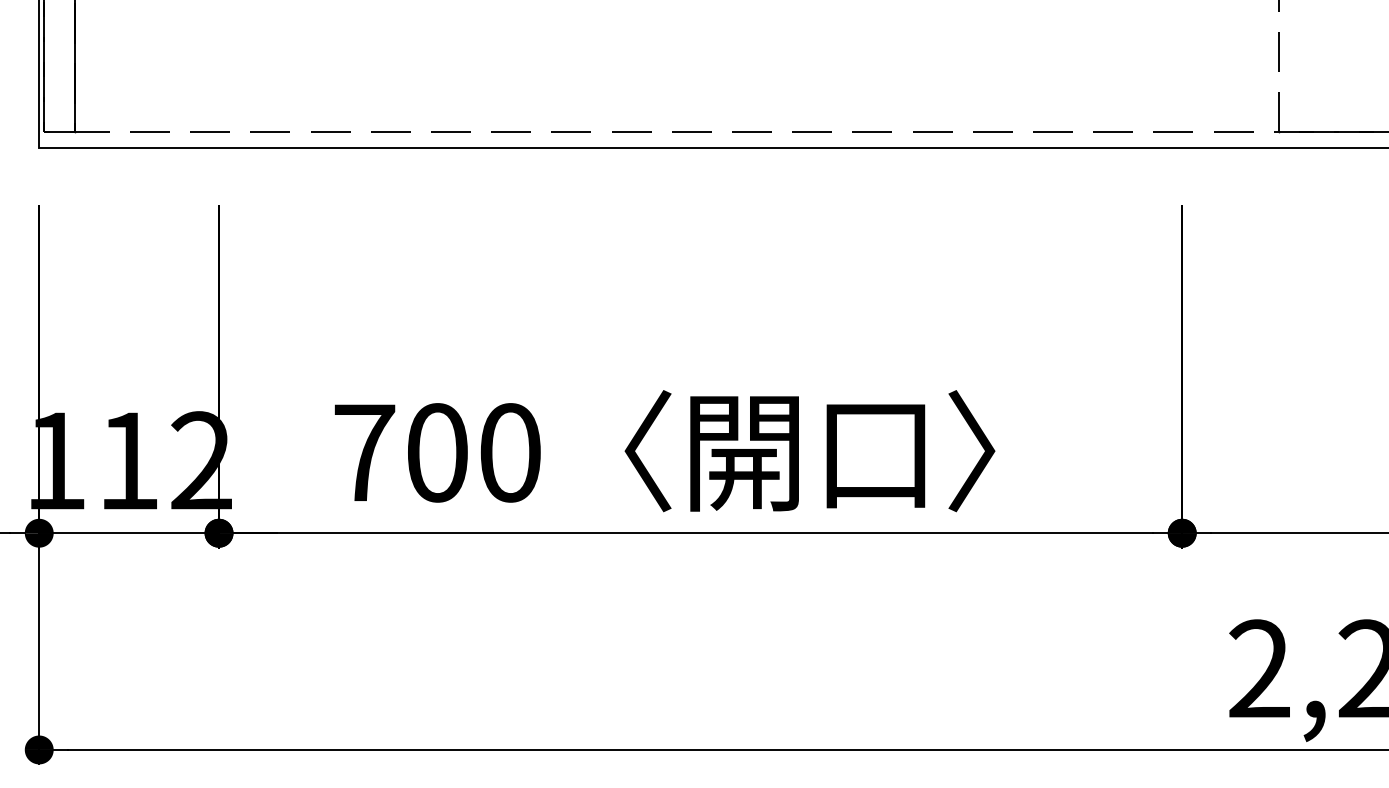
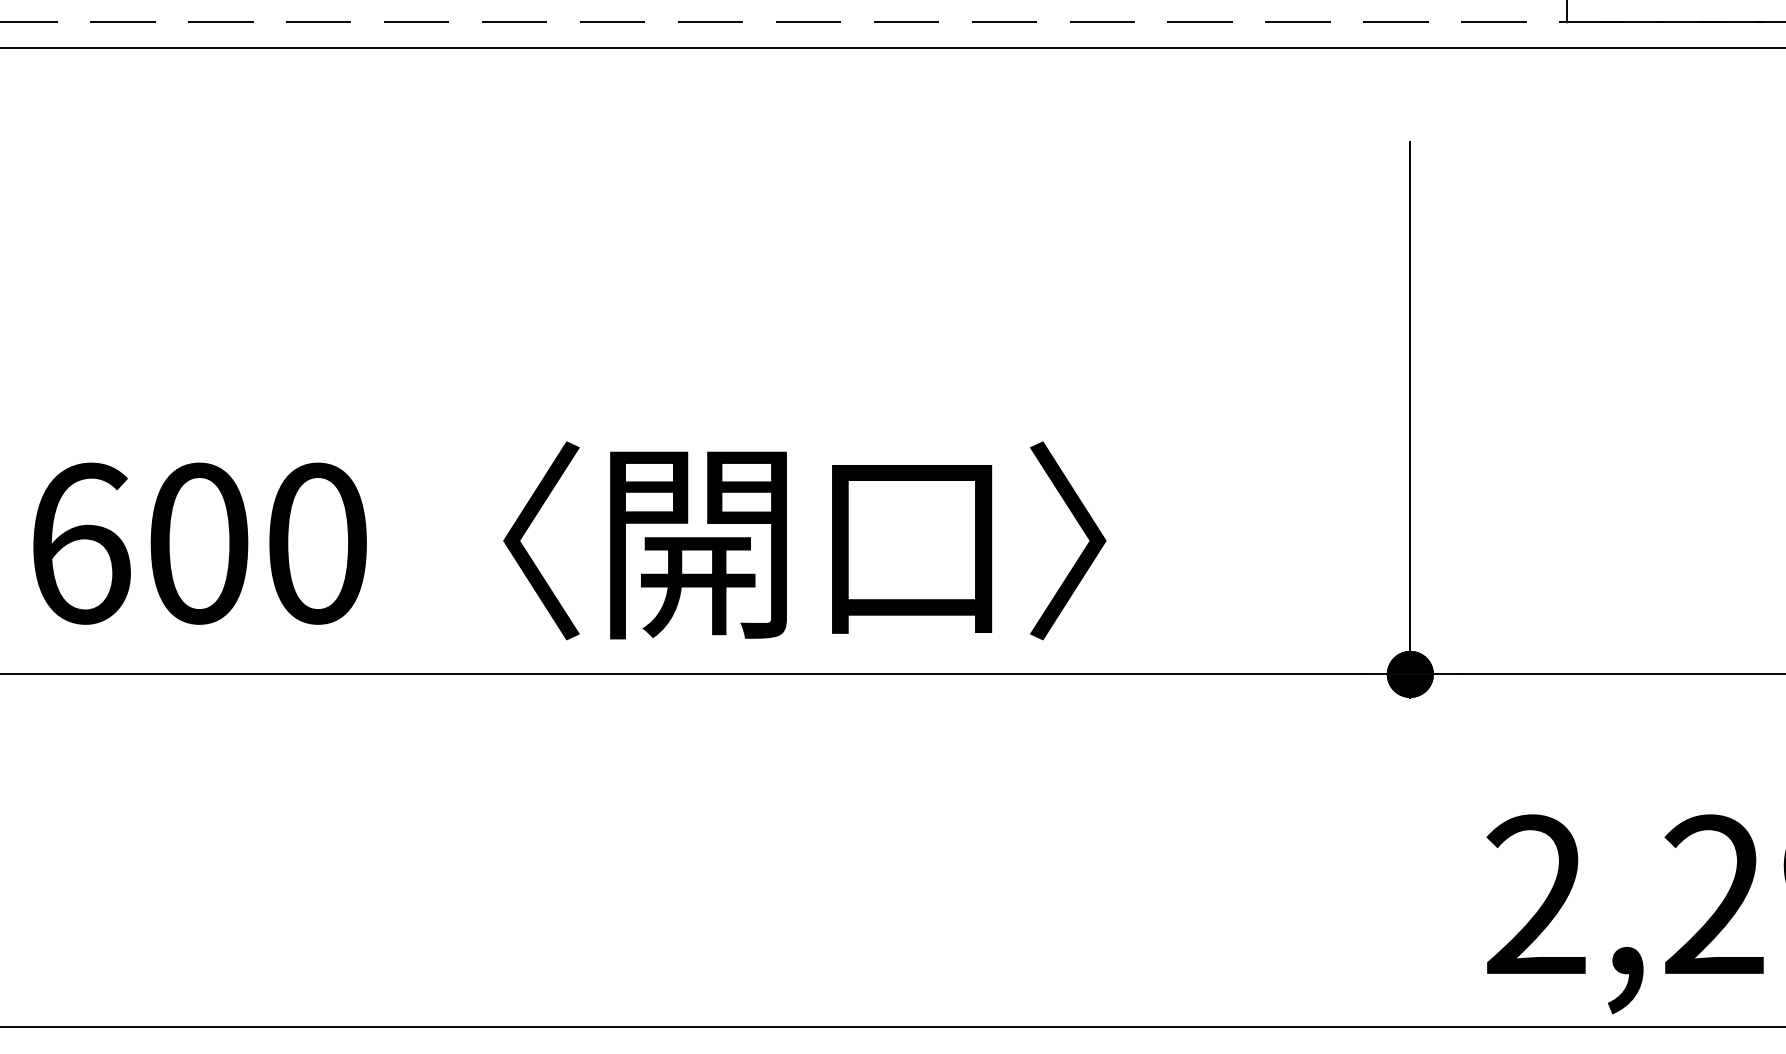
text: (364, 452) -> (80, 543), 700 -> 600

